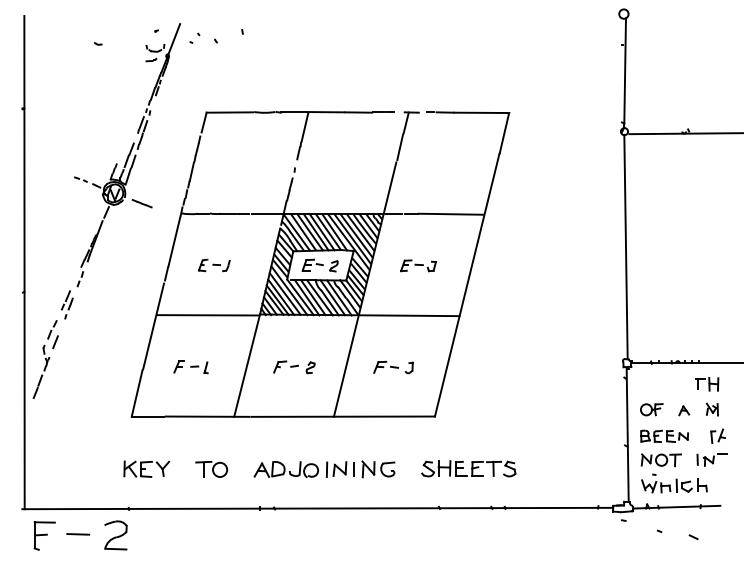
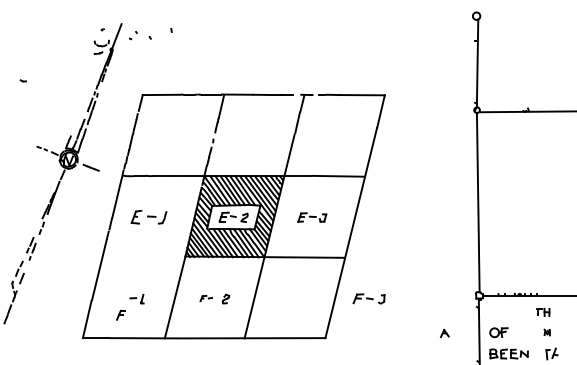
part: (97, 43) -> (22, 80), moved
part: (213, 265) -> (148, 217), size x1.4
line: (207, 315) -> (143, 257), removed
part: (178, 366) -> (120, 314), moved
part: (285, 366) -> (205, 298), size x0.6
part: (393, 367) -> (369, 298), moved
part: (707, 384) -> (543, 312), size x0.7
part: (711, 409) -> (546, 332), size x0.6
part: (684, 410) -> (445, 333), moved

